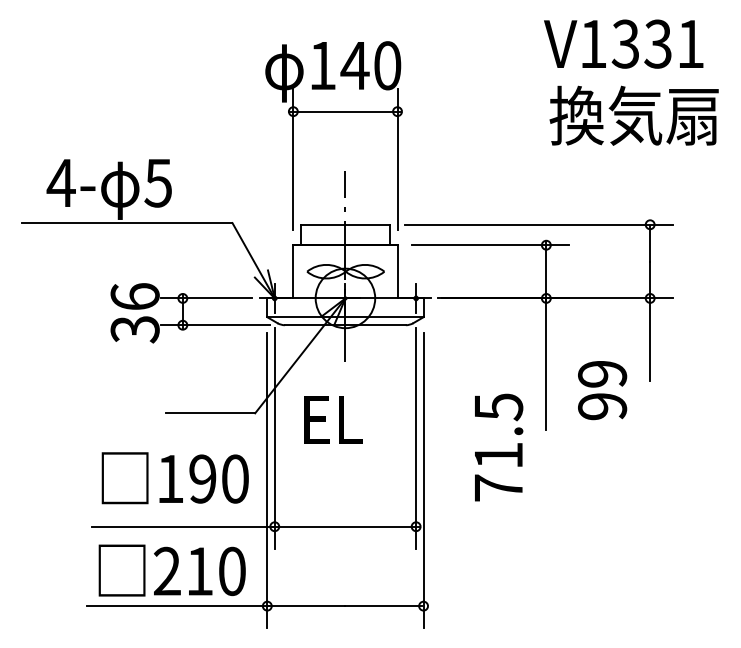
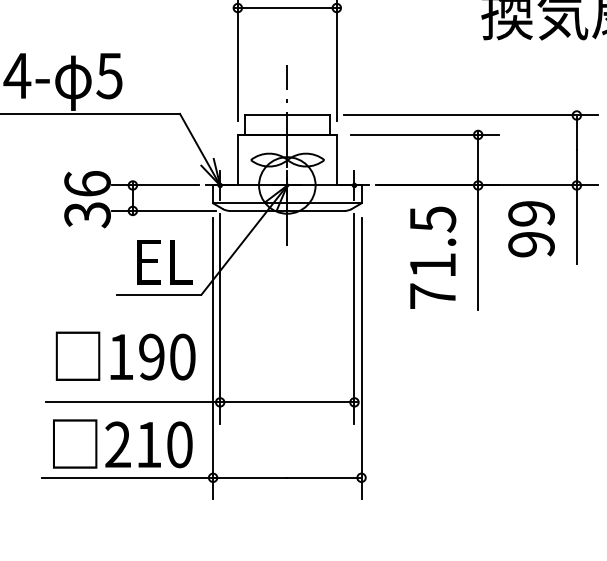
text: (602, 390) -> (531, 229), moved
text: (333, 419) -> (164, 261), moved
text: (499, 447) -> (433, 257), moved

